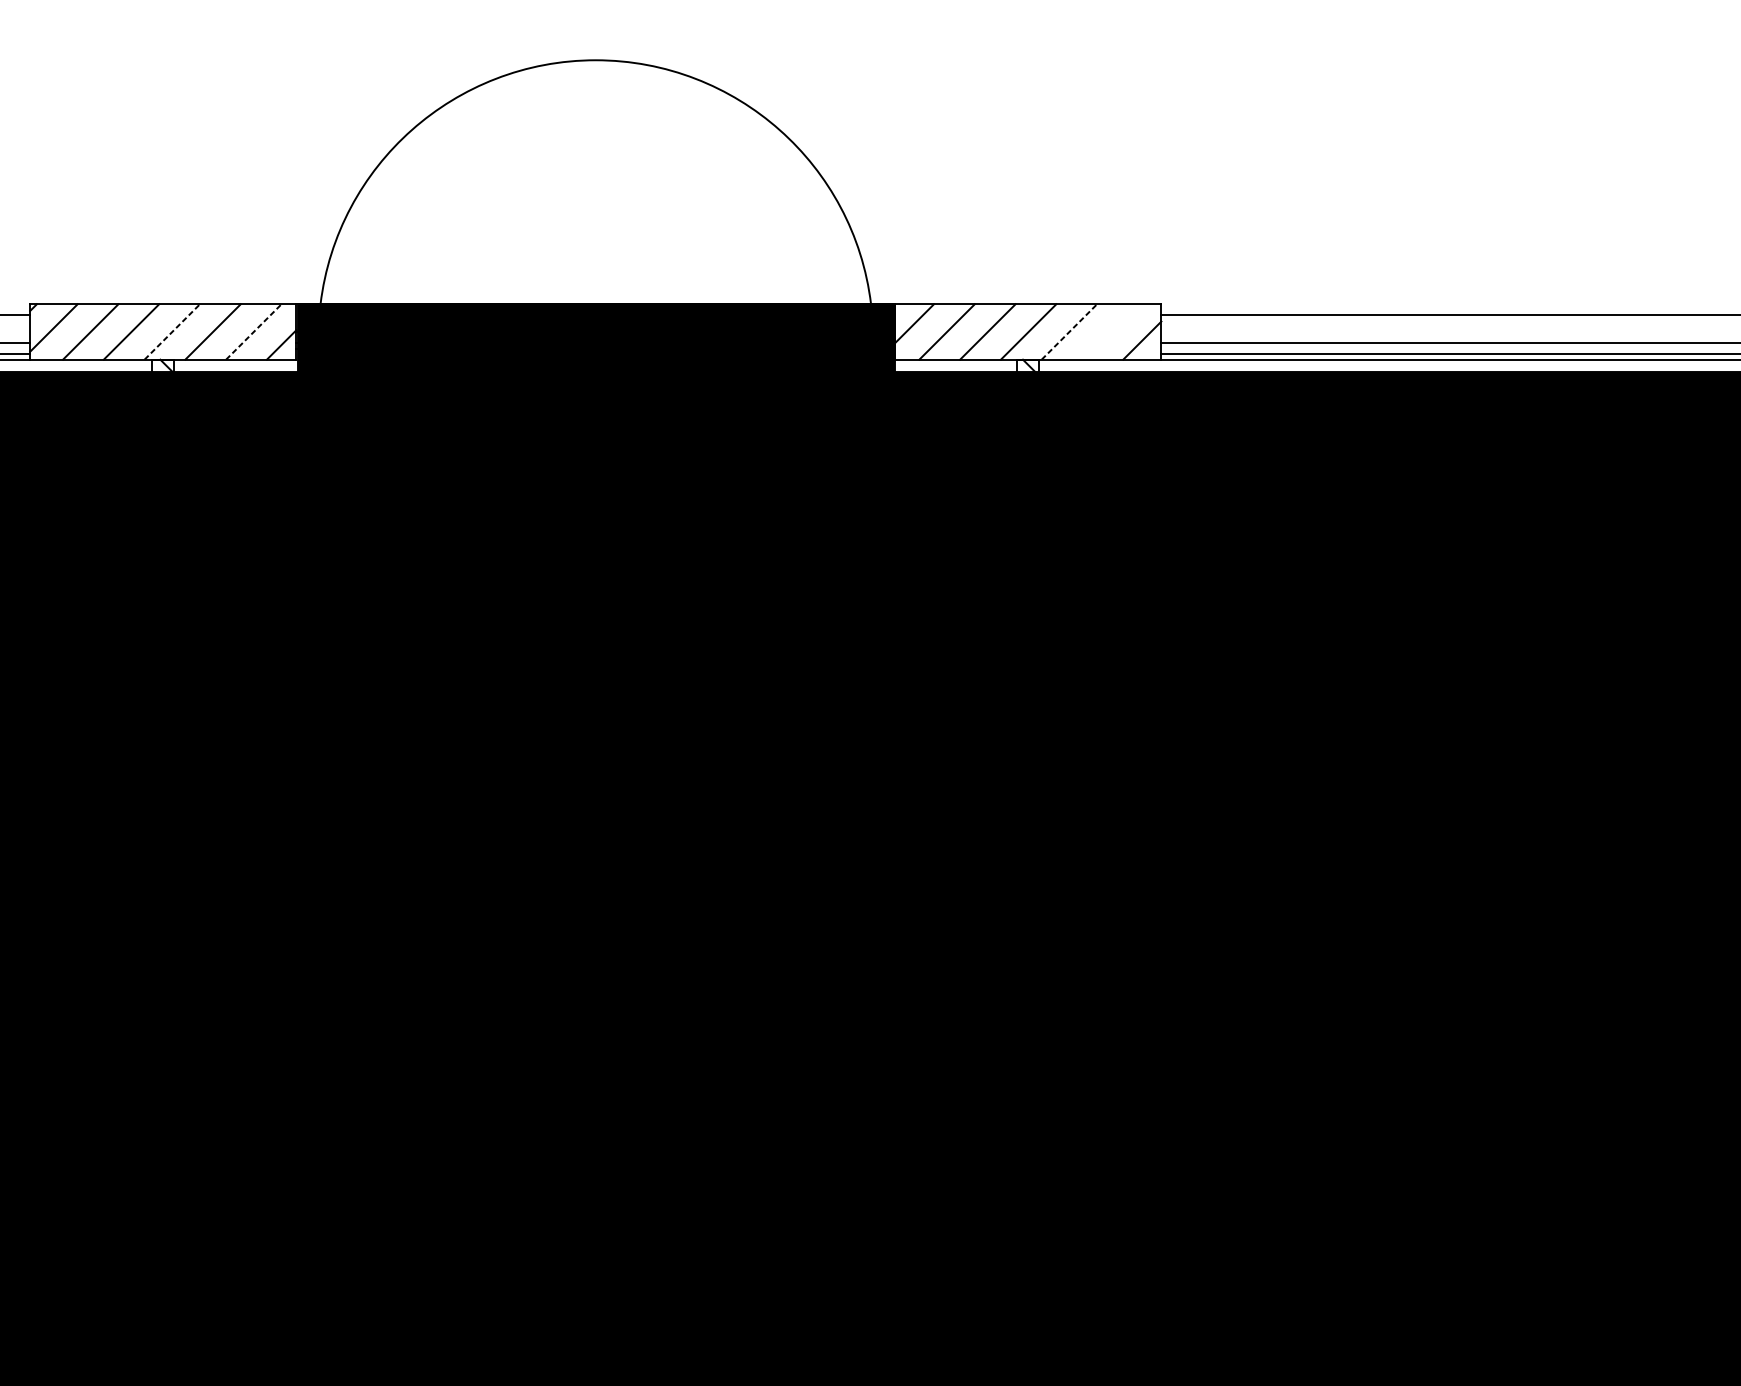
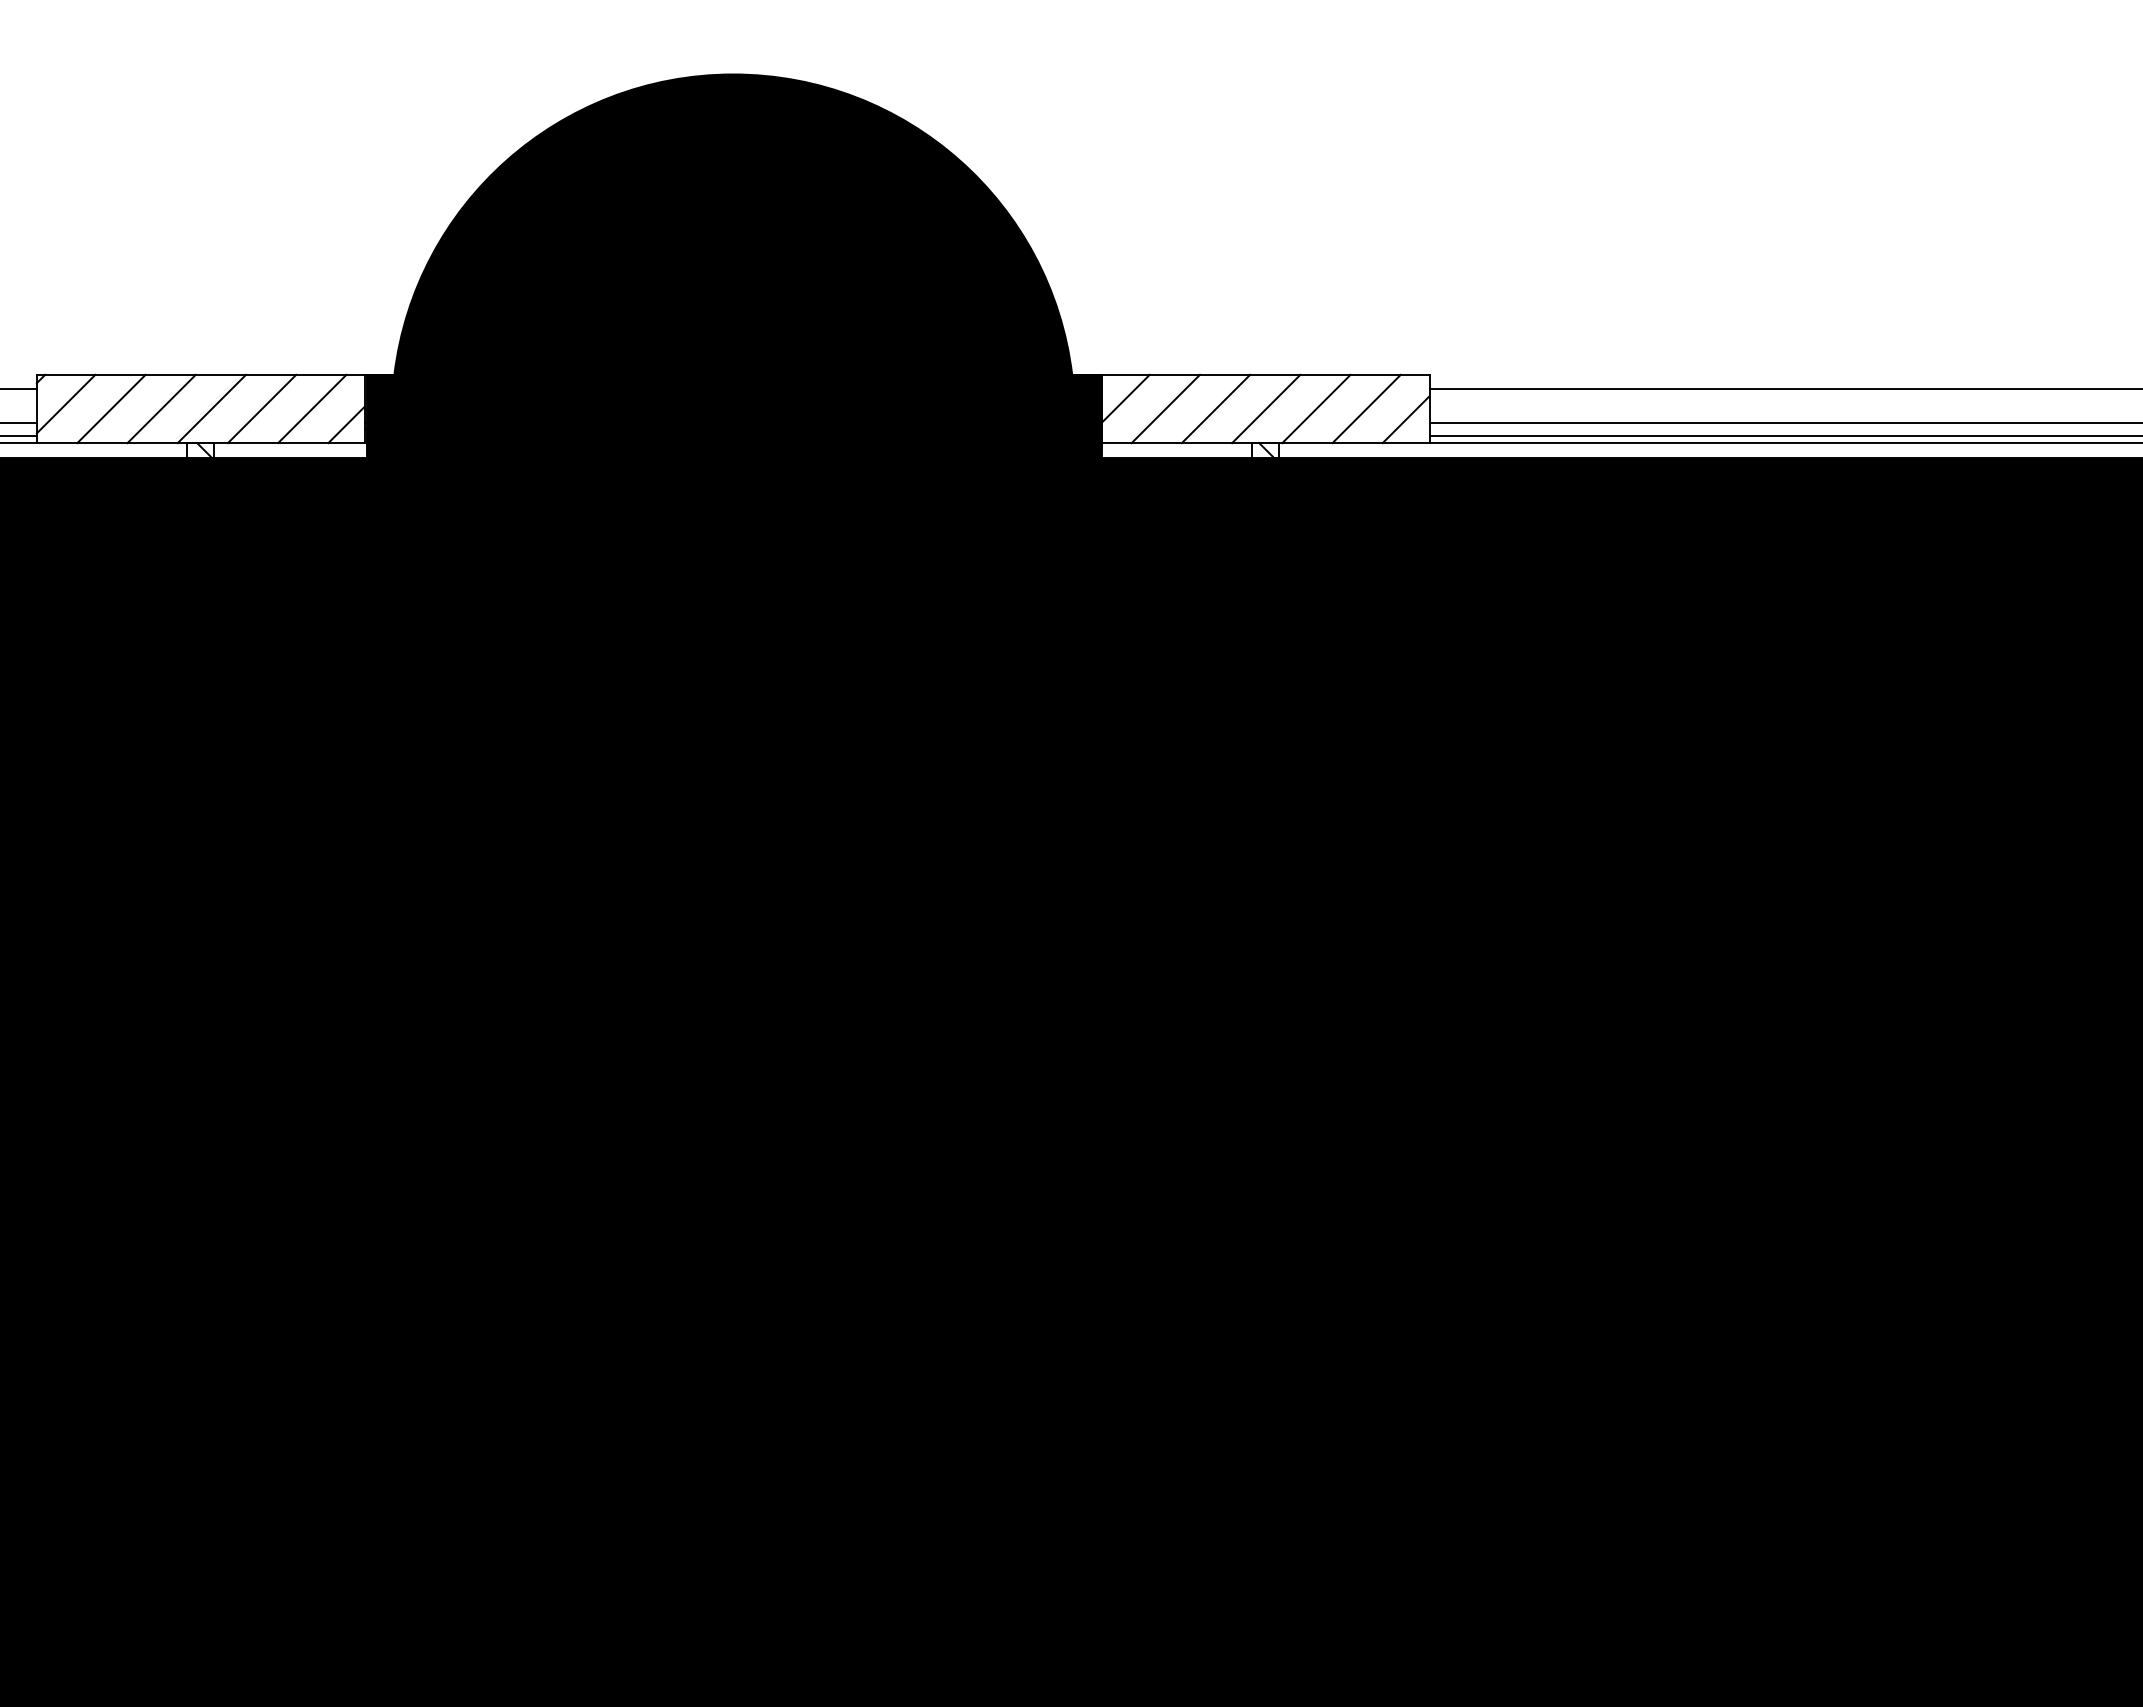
fill: (595, 182) -> (733, 224), added
line: (172, 331) -> (212, 408), dashed -> solid
line: (254, 331) -> (312, 408), dashed -> solid
line: (1069, 331) -> (1316, 408), dashed -> solid
line: (1110, 331) -> (1366, 408), added

